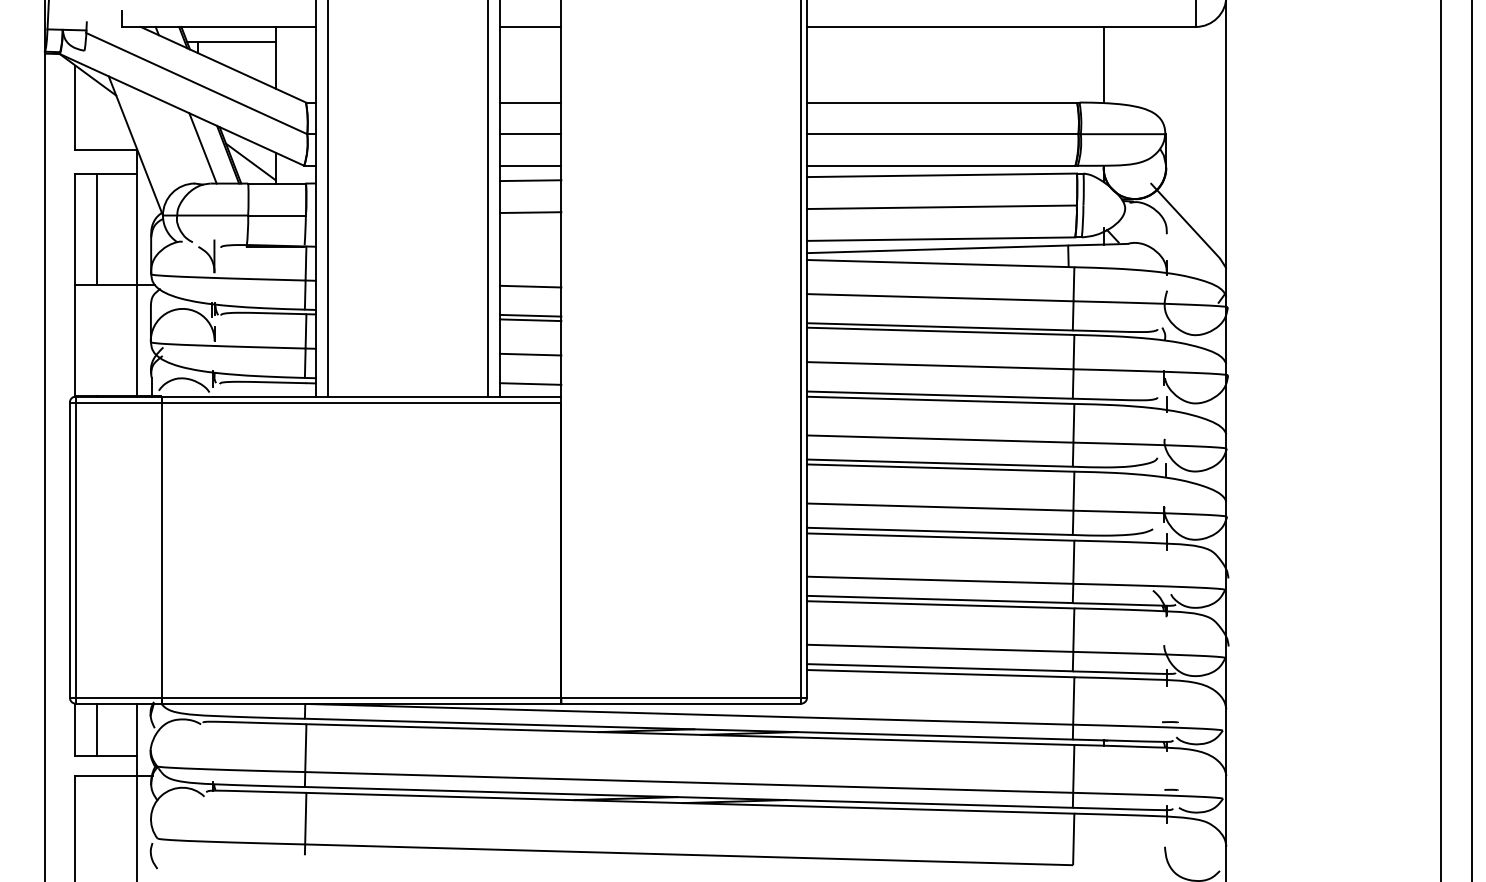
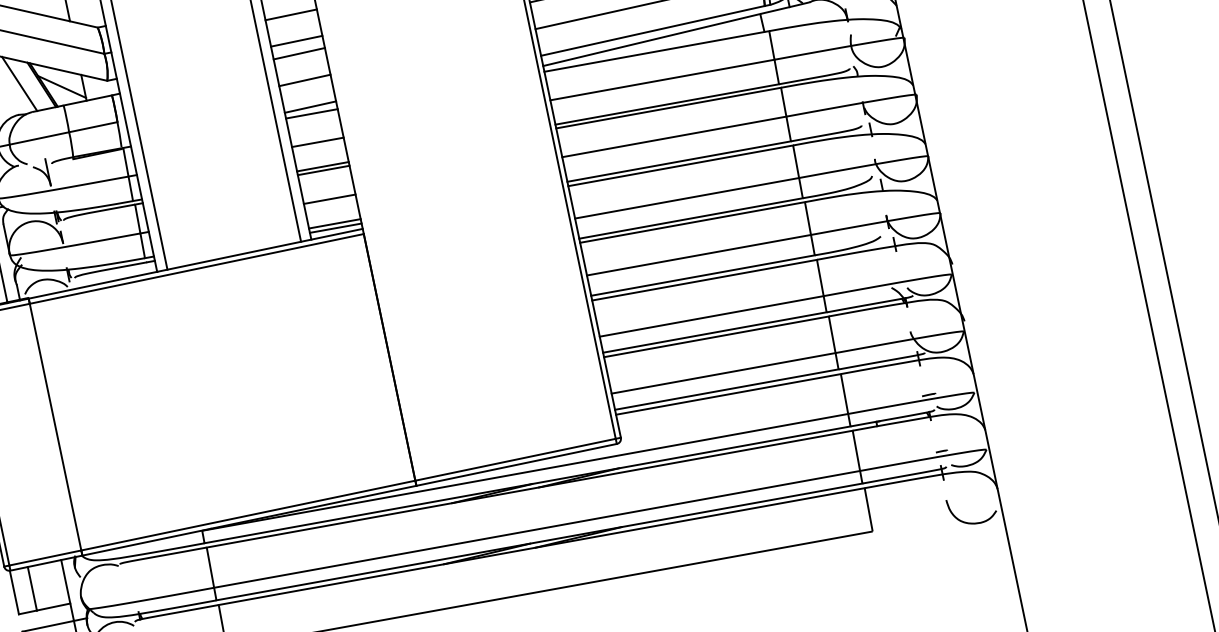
line: (530, 244) -> (310, 107), added
line: (530, 252) -> (311, 113), added
line: (530, 389) -> (335, 228), added

